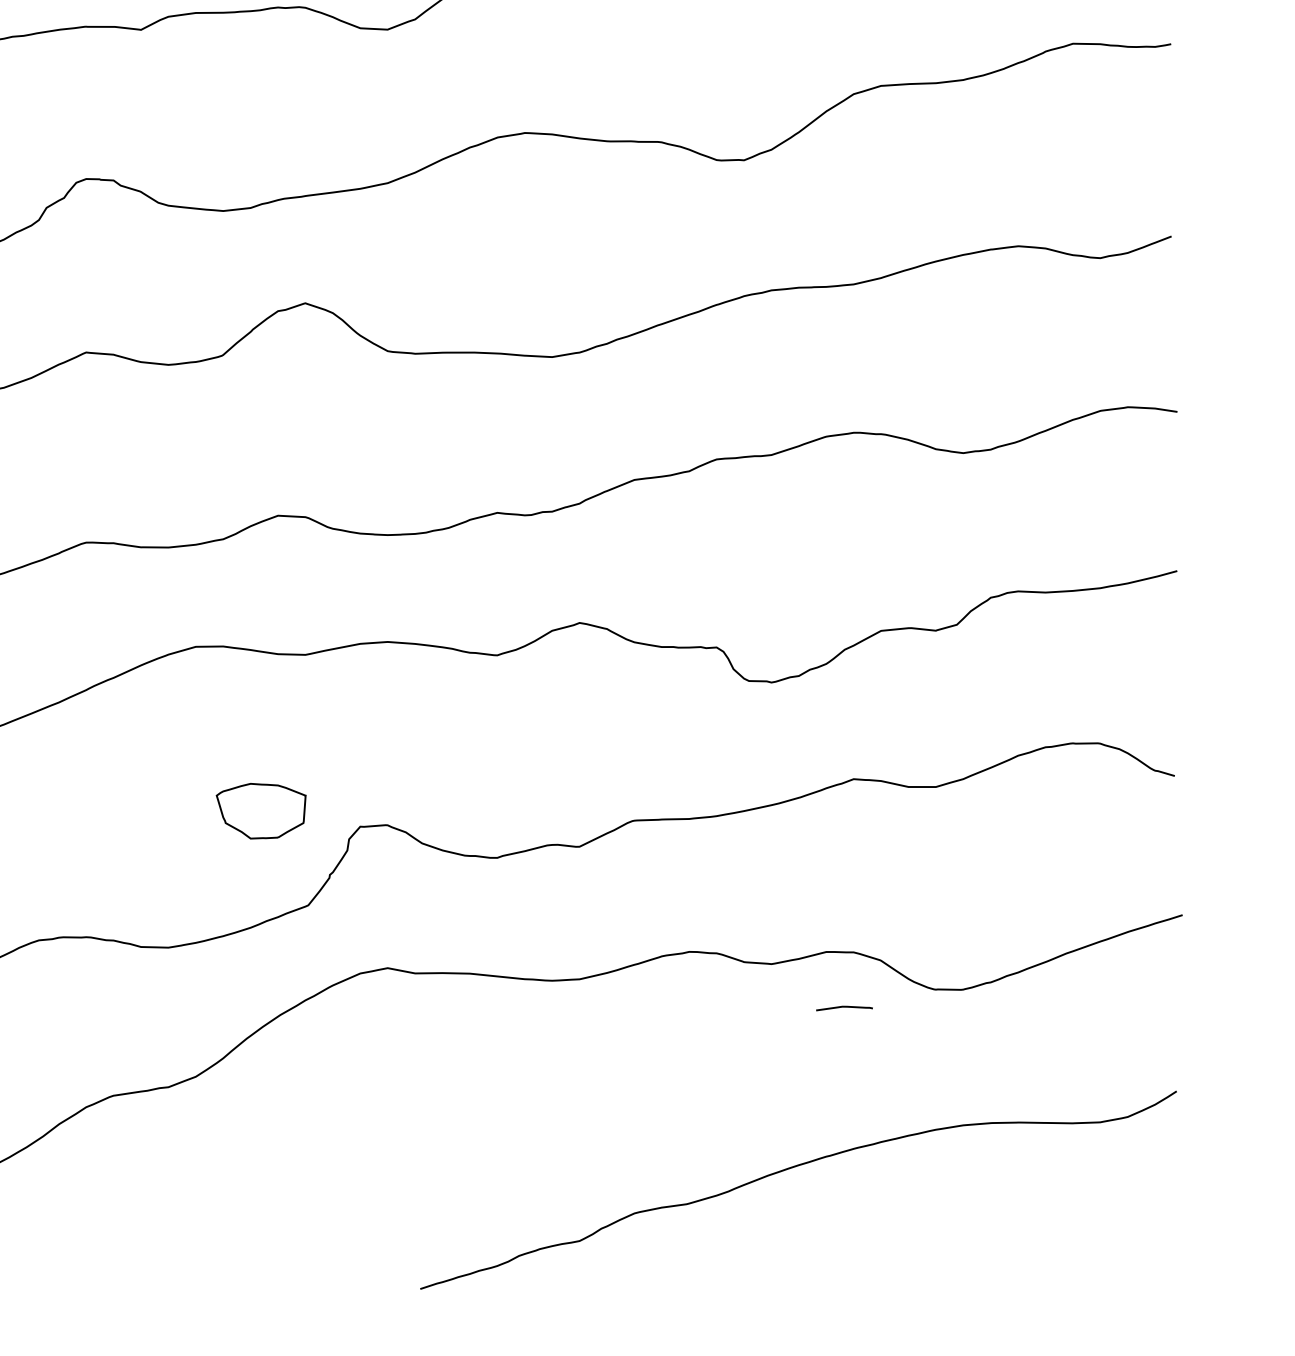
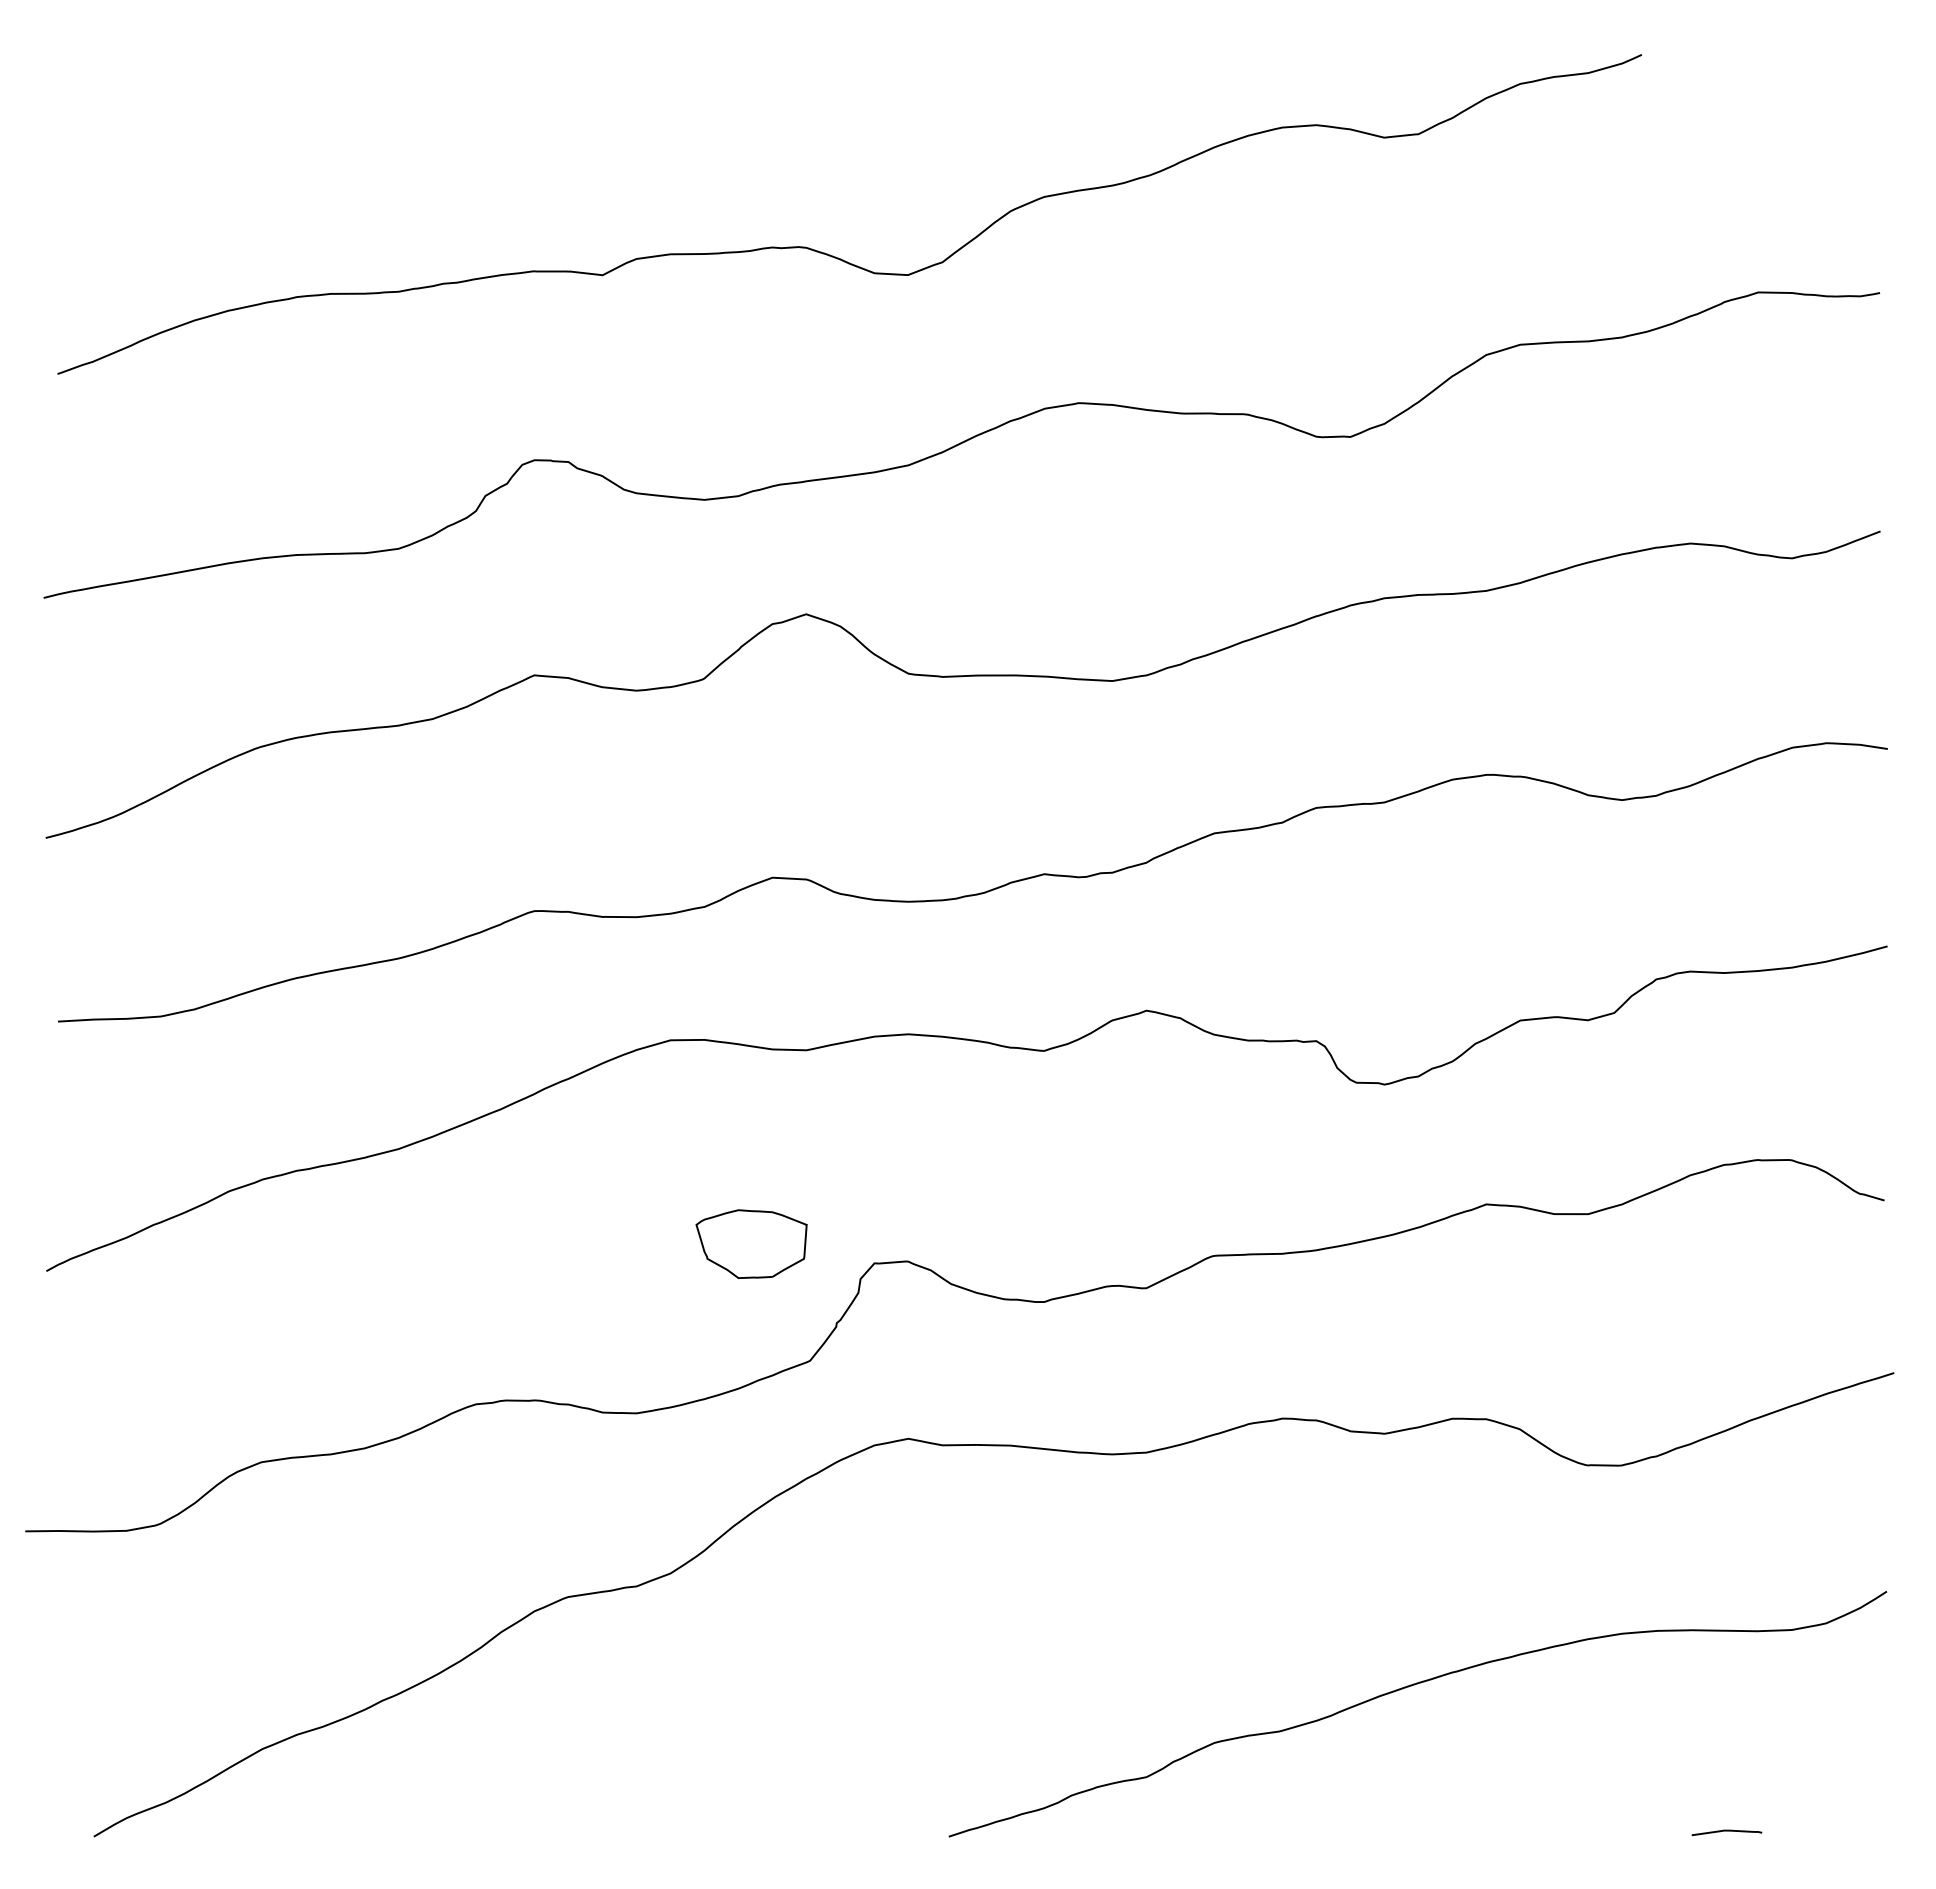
curve: (844, 1007) -> (1726, 1831), moved

